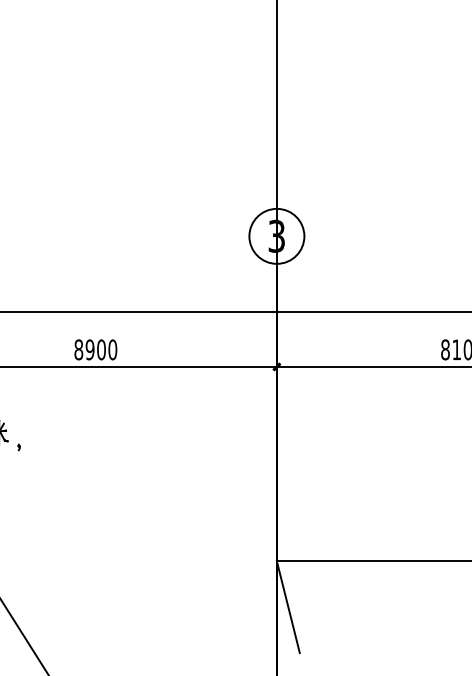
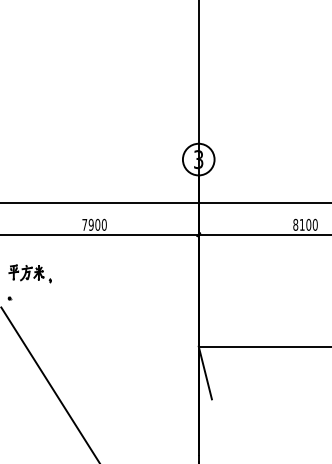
text: (78, 349) -> (84, 224), 8900 -> 7900

